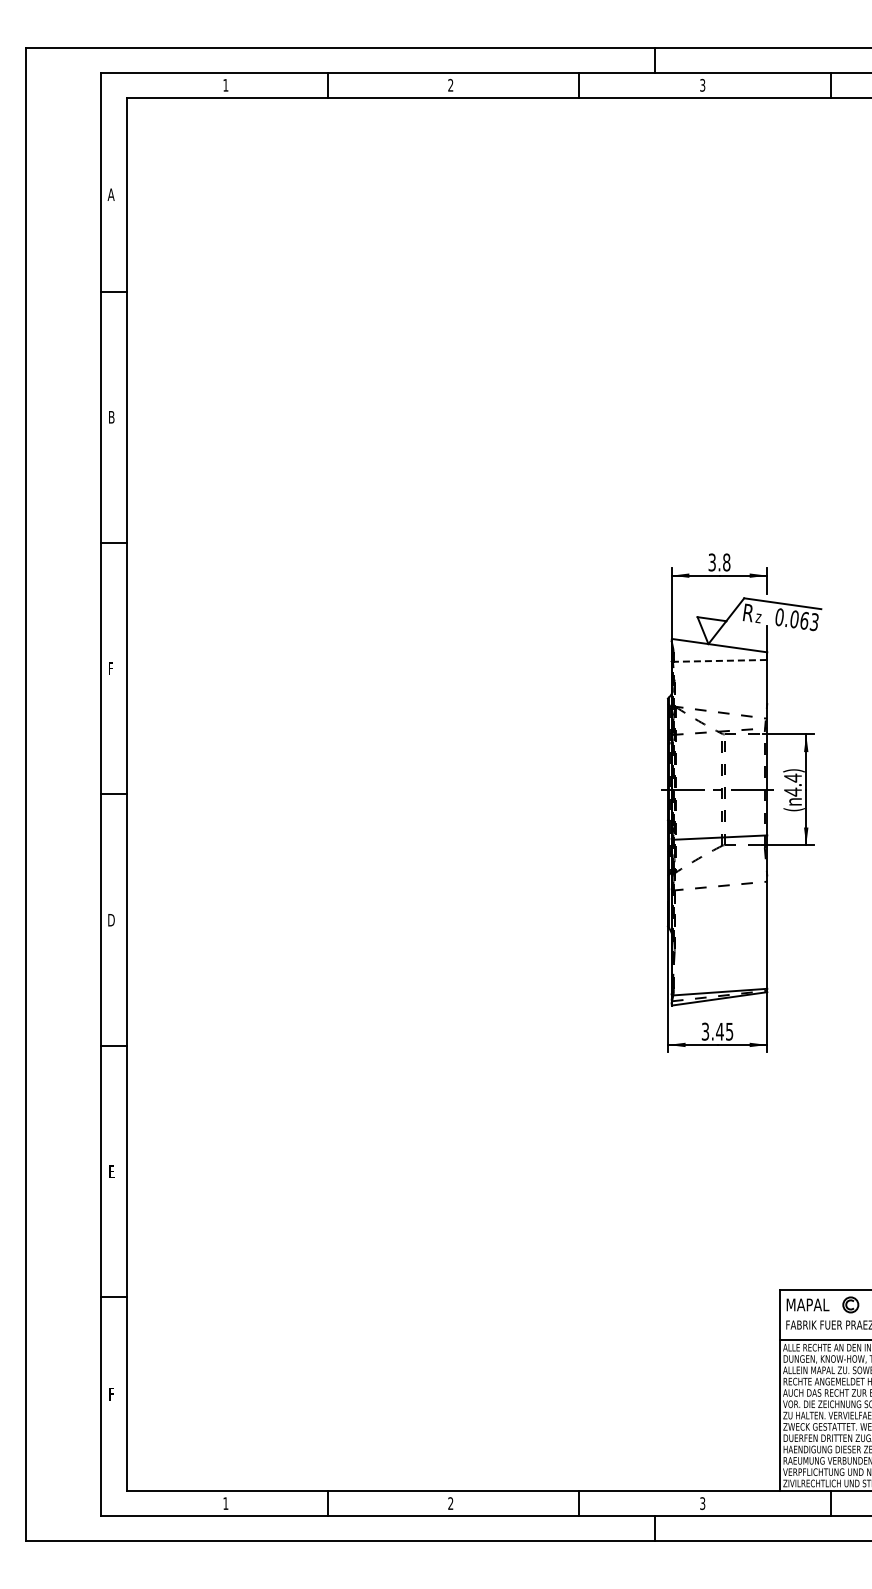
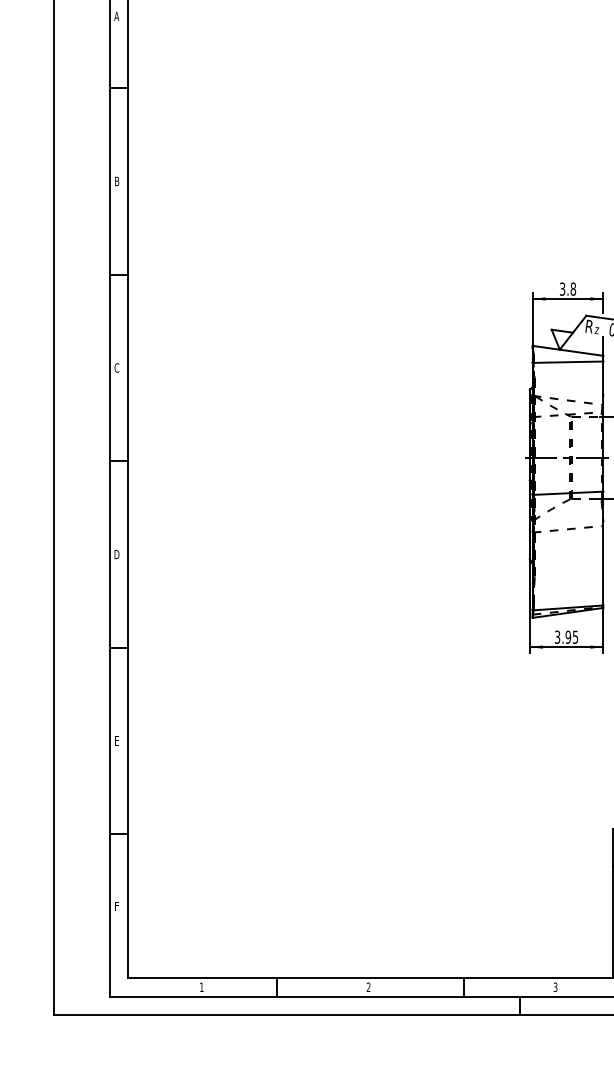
line: (719, 660) -> (567, 361), dashed -> solid
text: (111, 668) -> (116, 367), F -> C
text: (719, 1031) -> (567, 637), 3.45 -> 3.95

